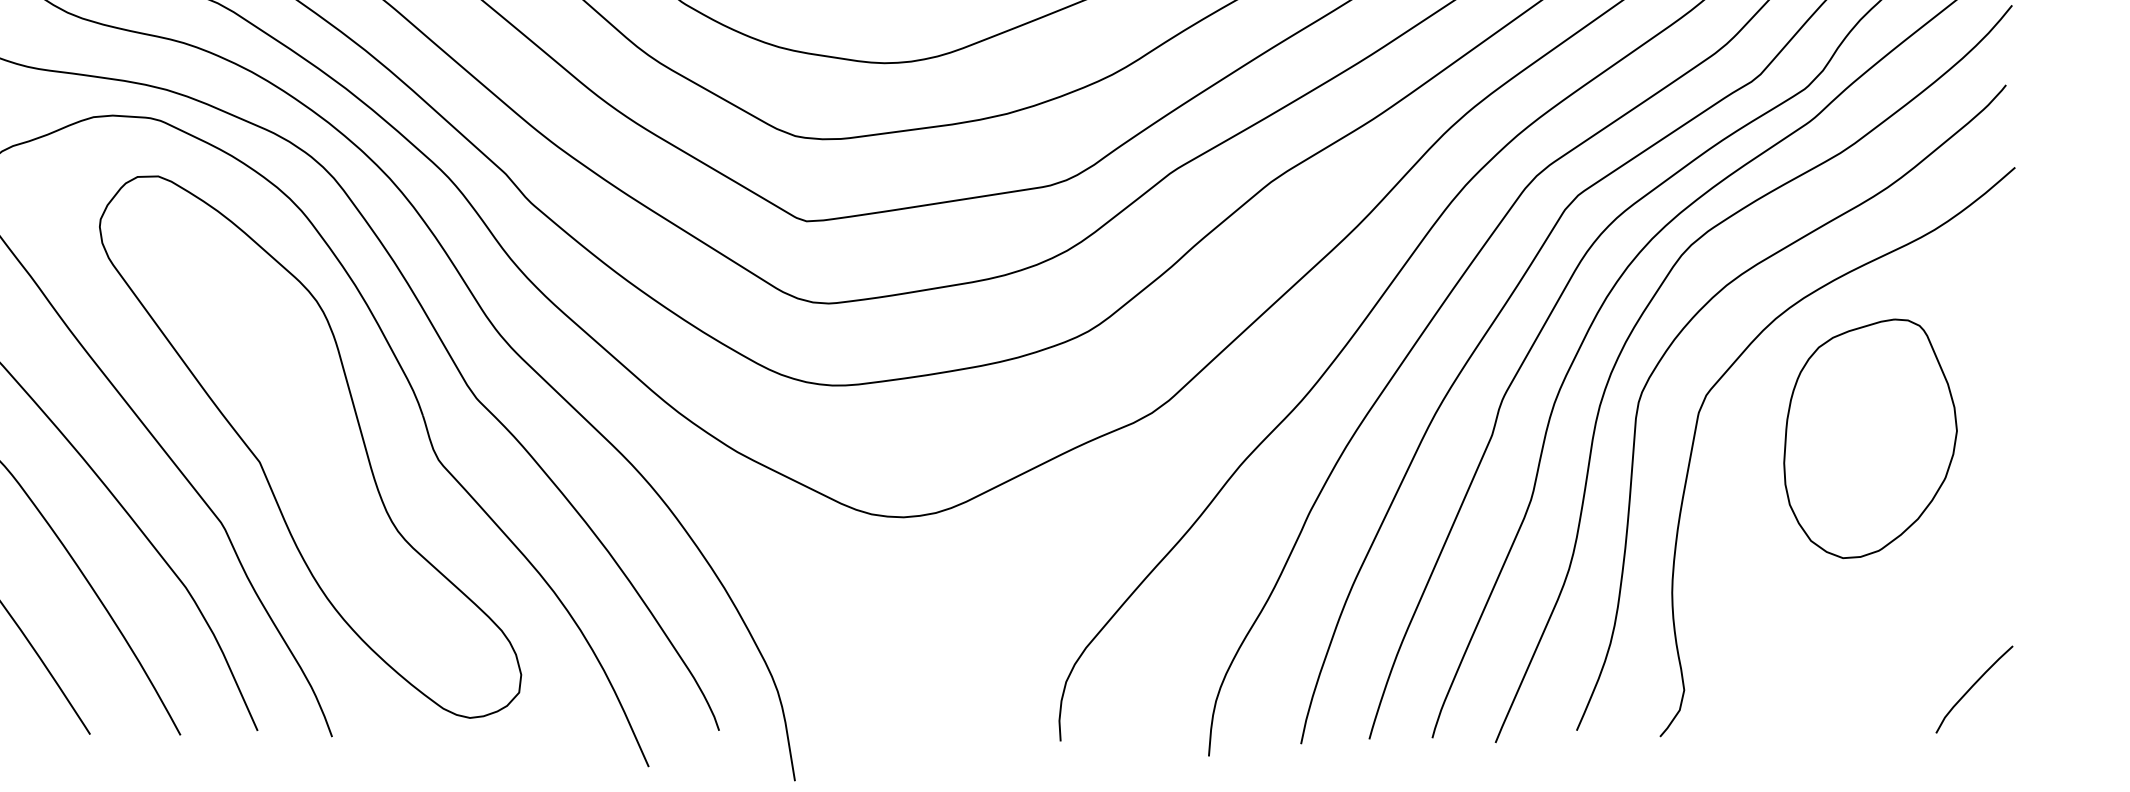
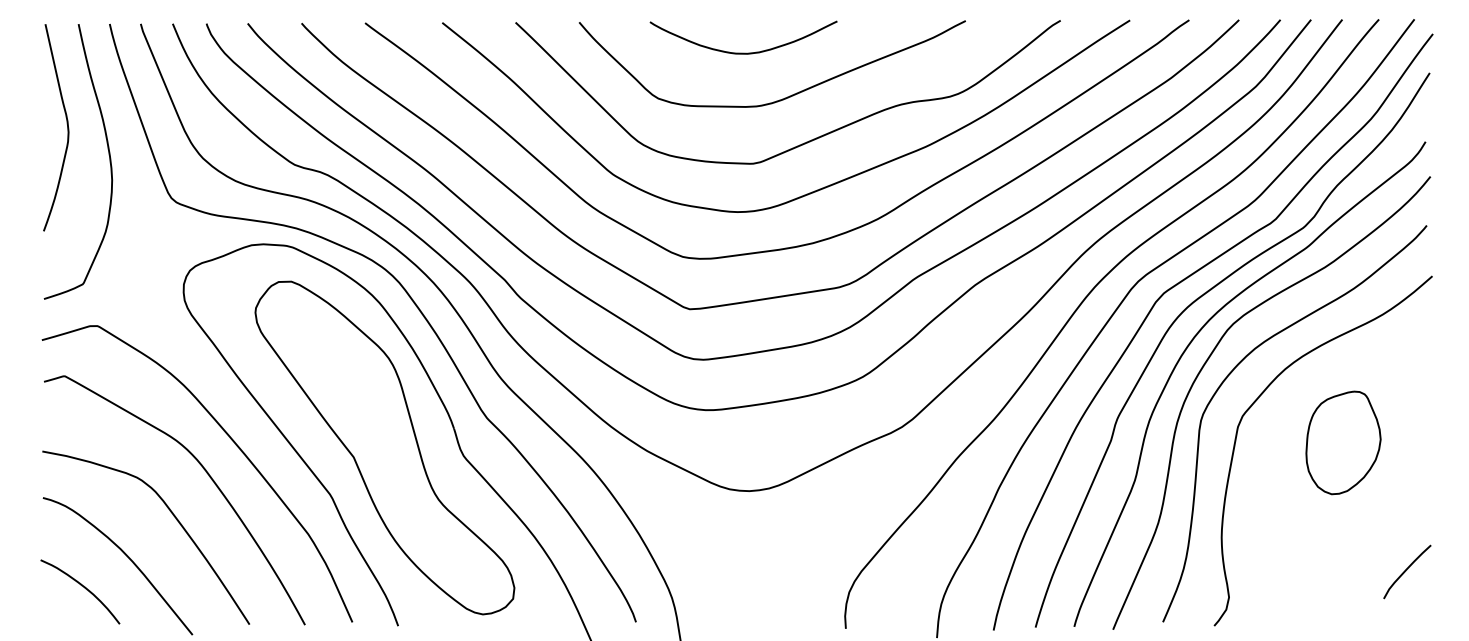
part: (1870, 438) -> (1343, 442), size x0.7
curve: (1974, 687) -> (1407, 570), moved

